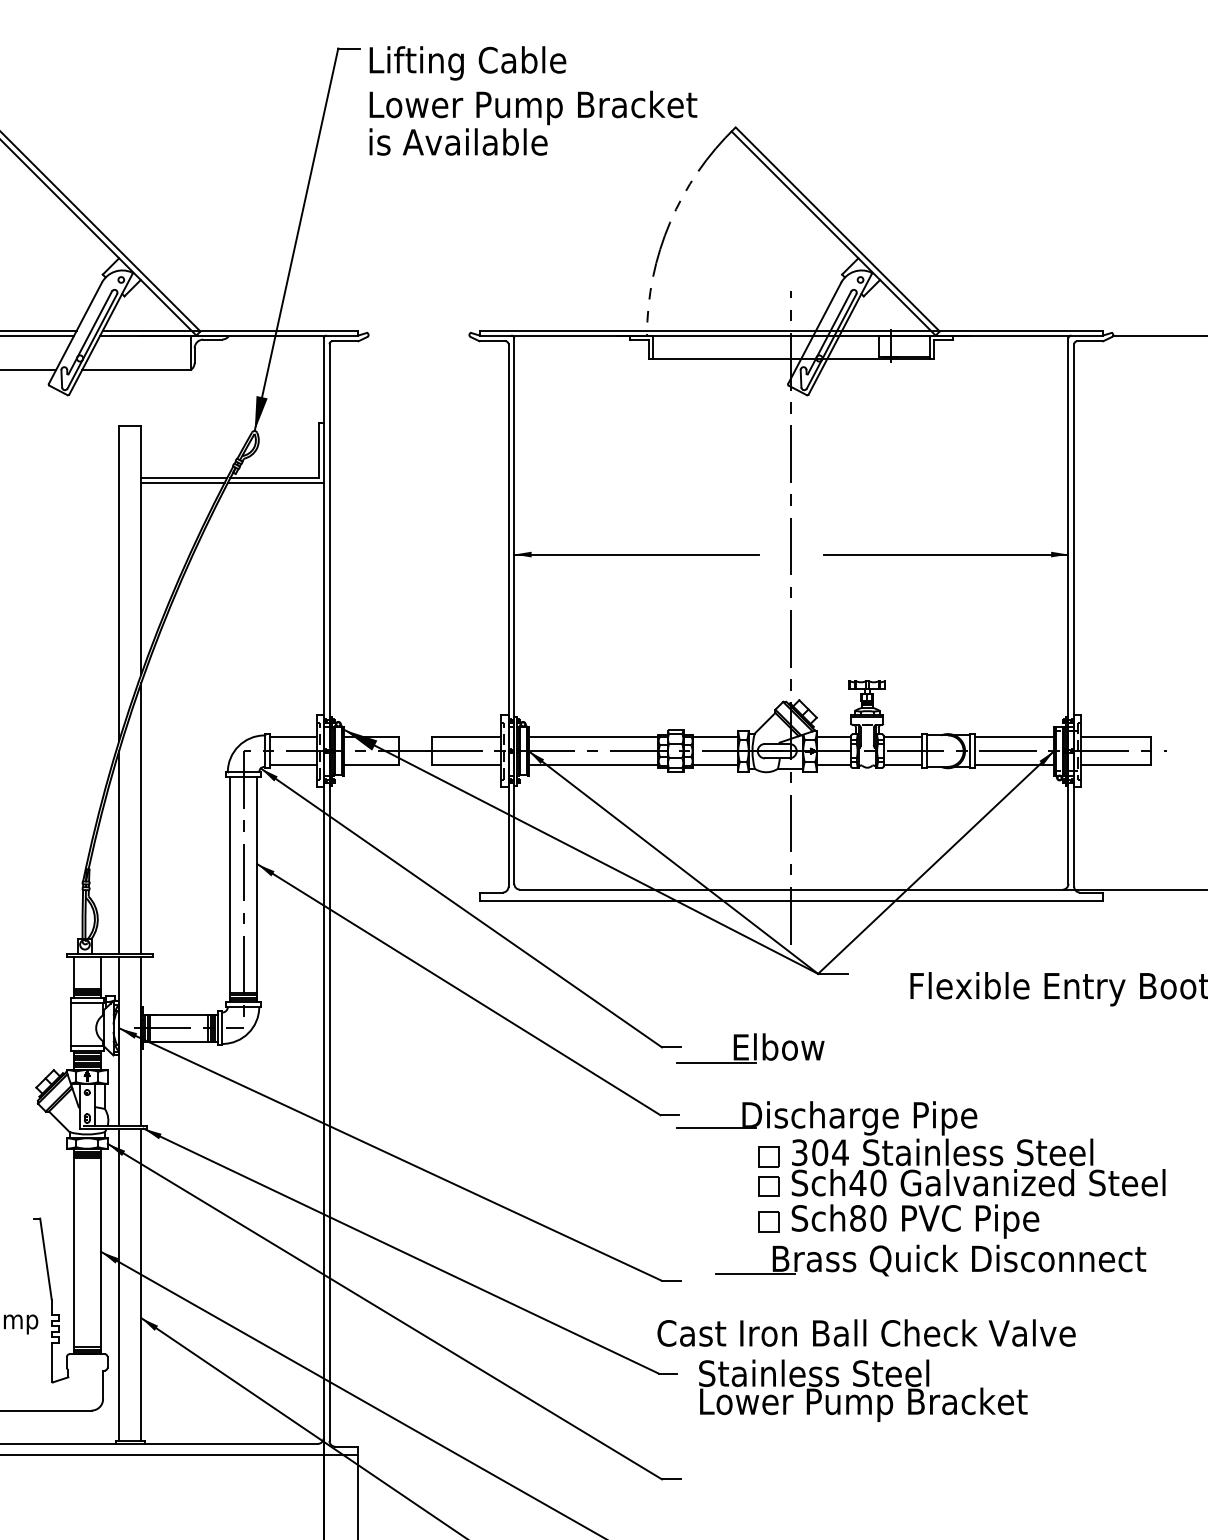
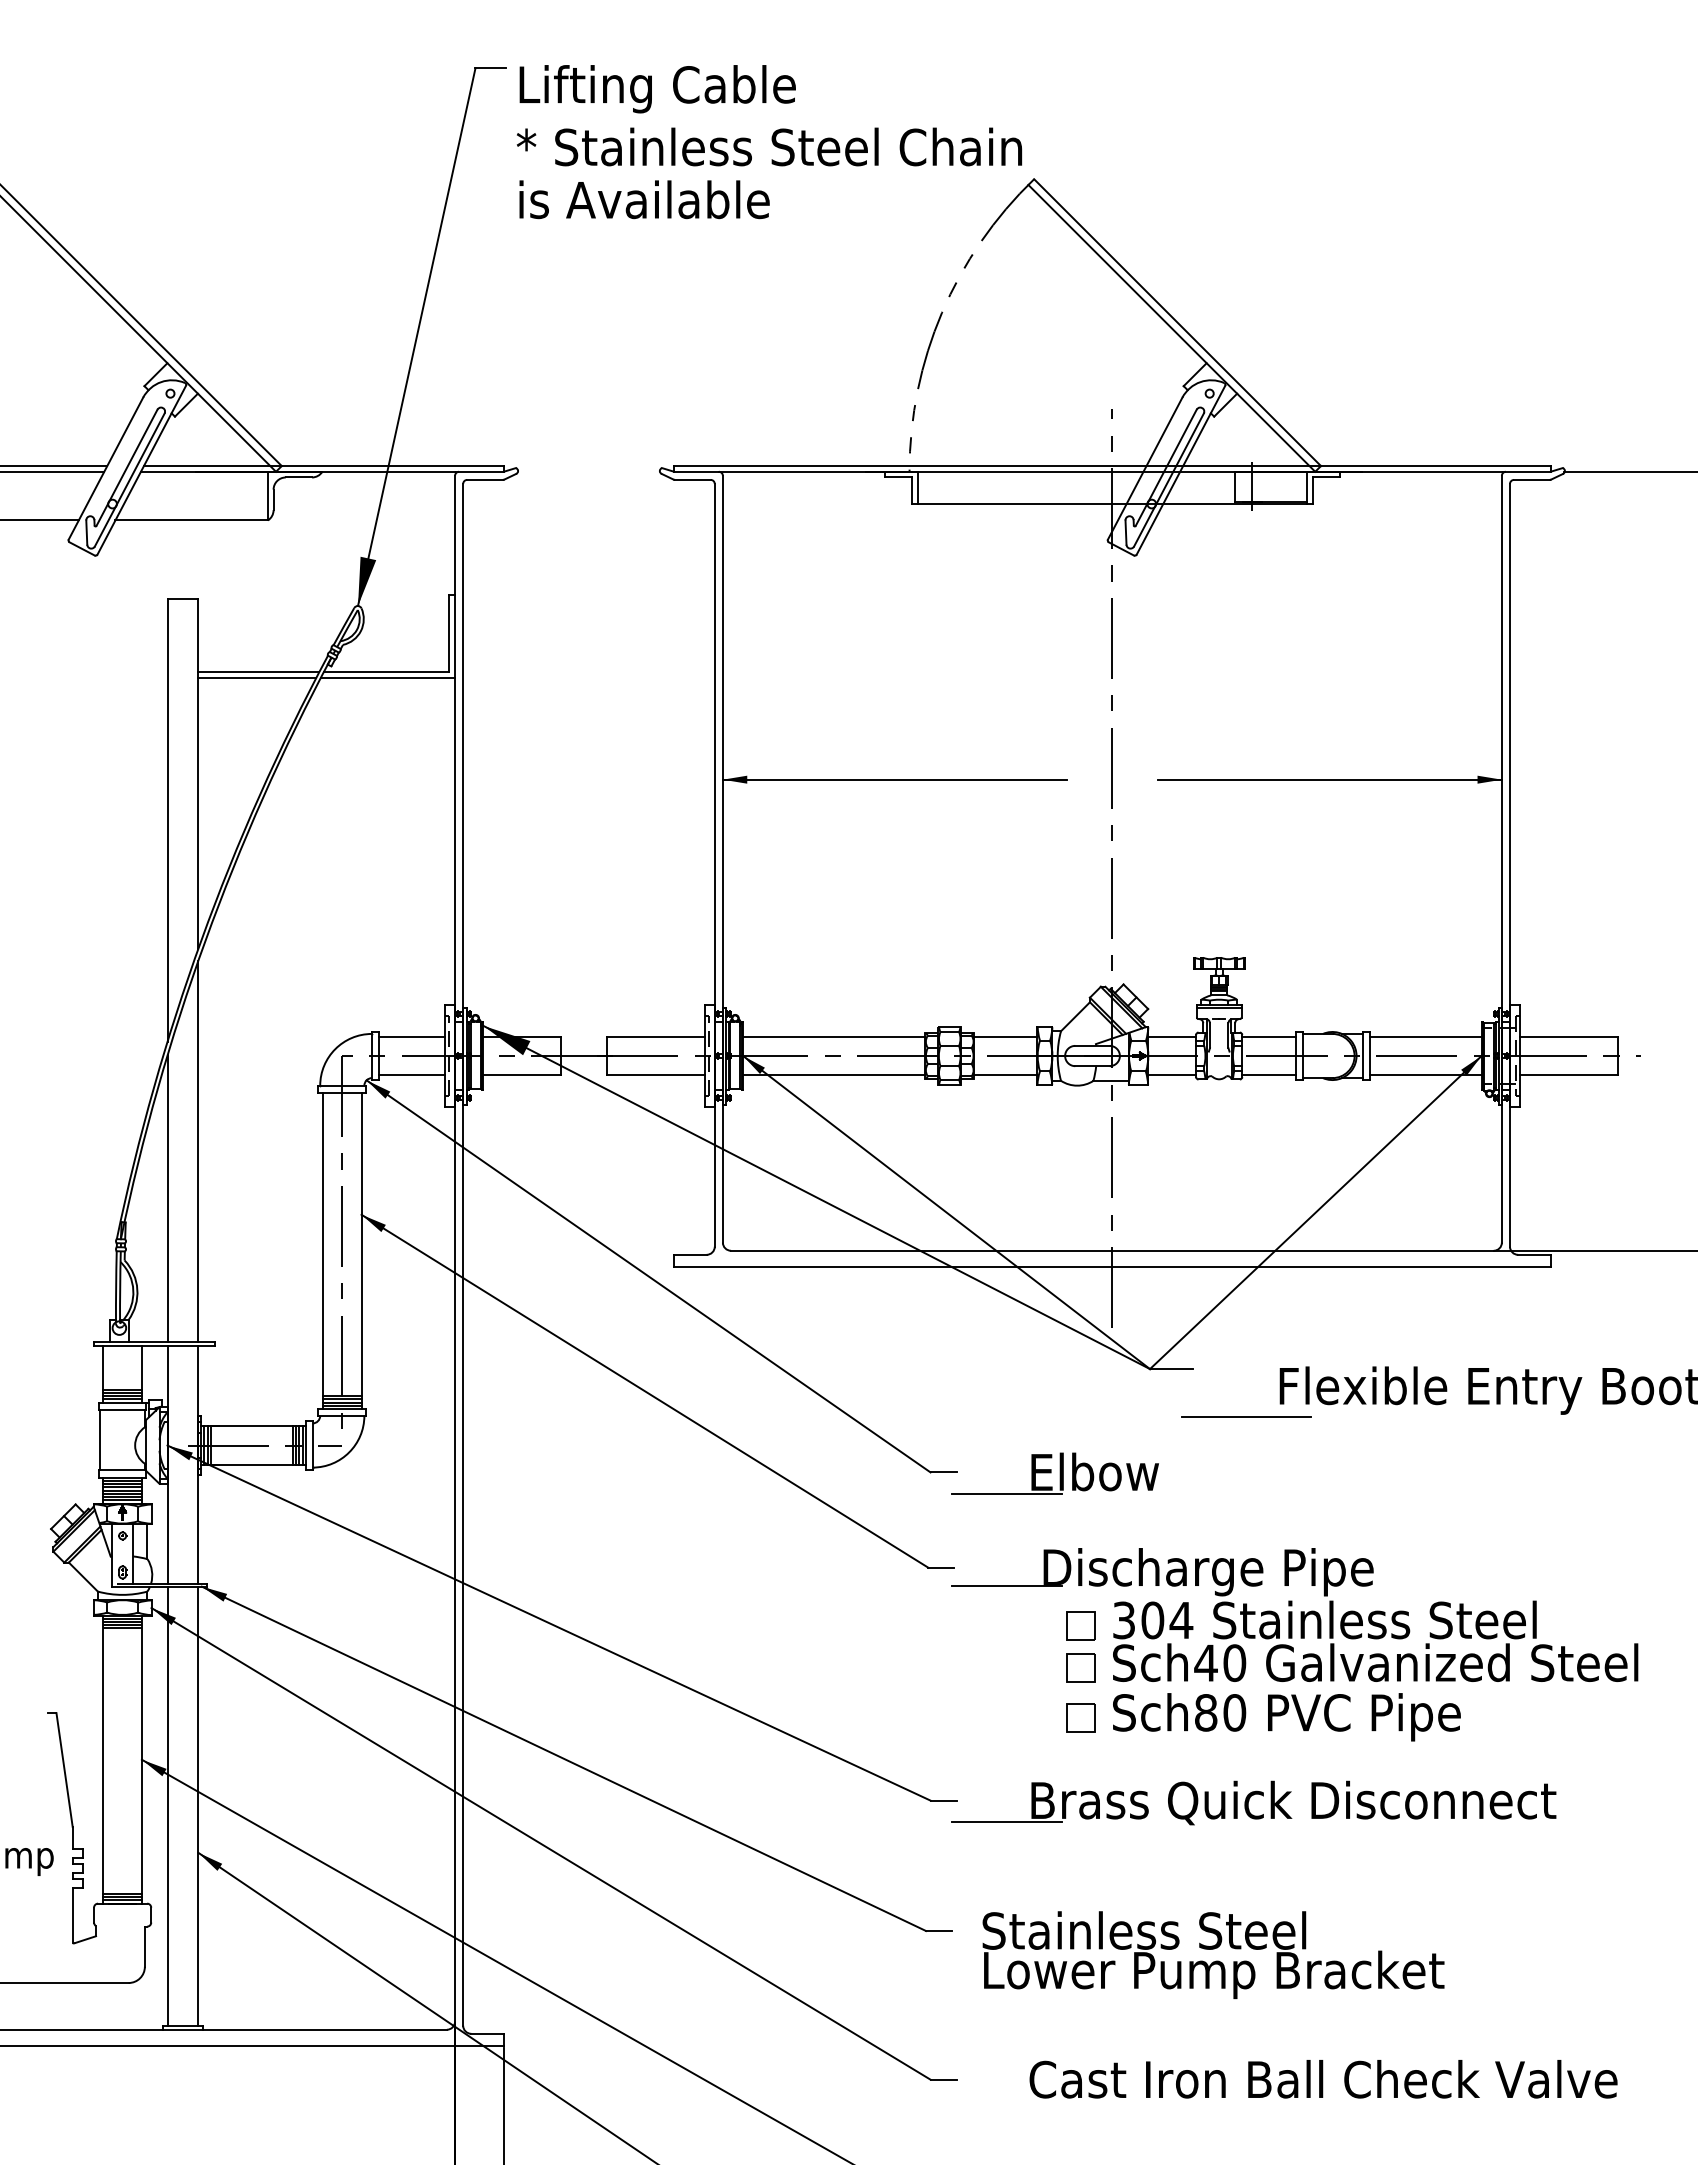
text: (547, 107) -> (769, 151), Lower Pump Bracket -> * Stainless Steel Chain
line: (886, 1008) -> (1246, 1417), added
part: (930, 1260) -> (1253, 1802), moved
text: (866, 1332) -> (1323, 2078), moved

